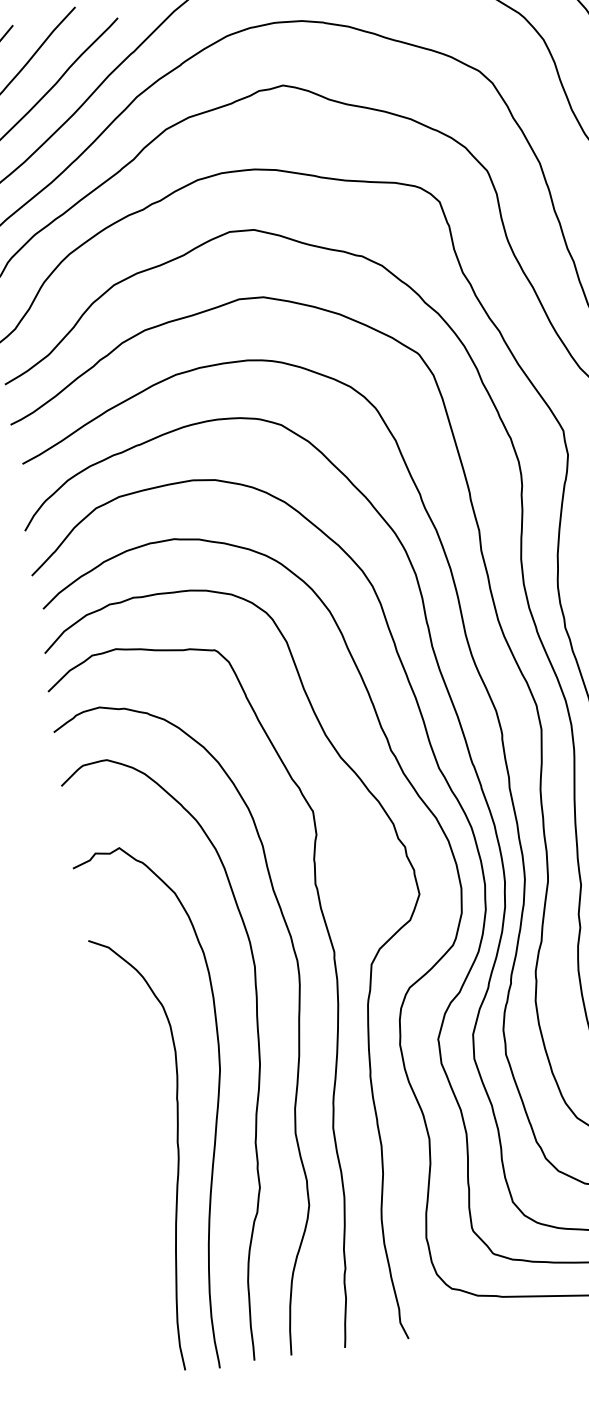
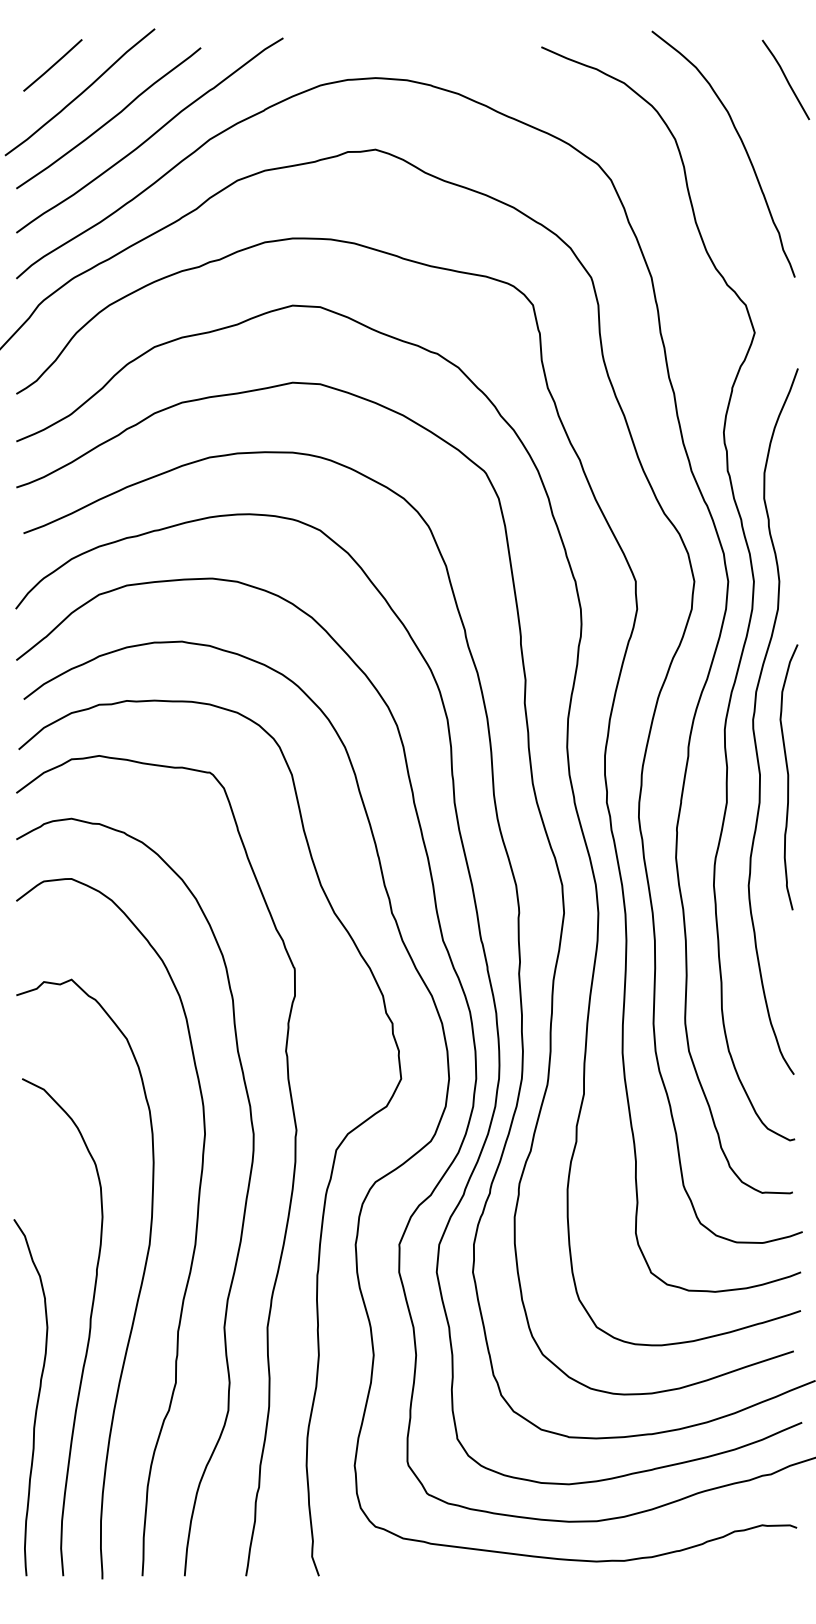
curve: (140, 1217) -> (37, 1397), added

